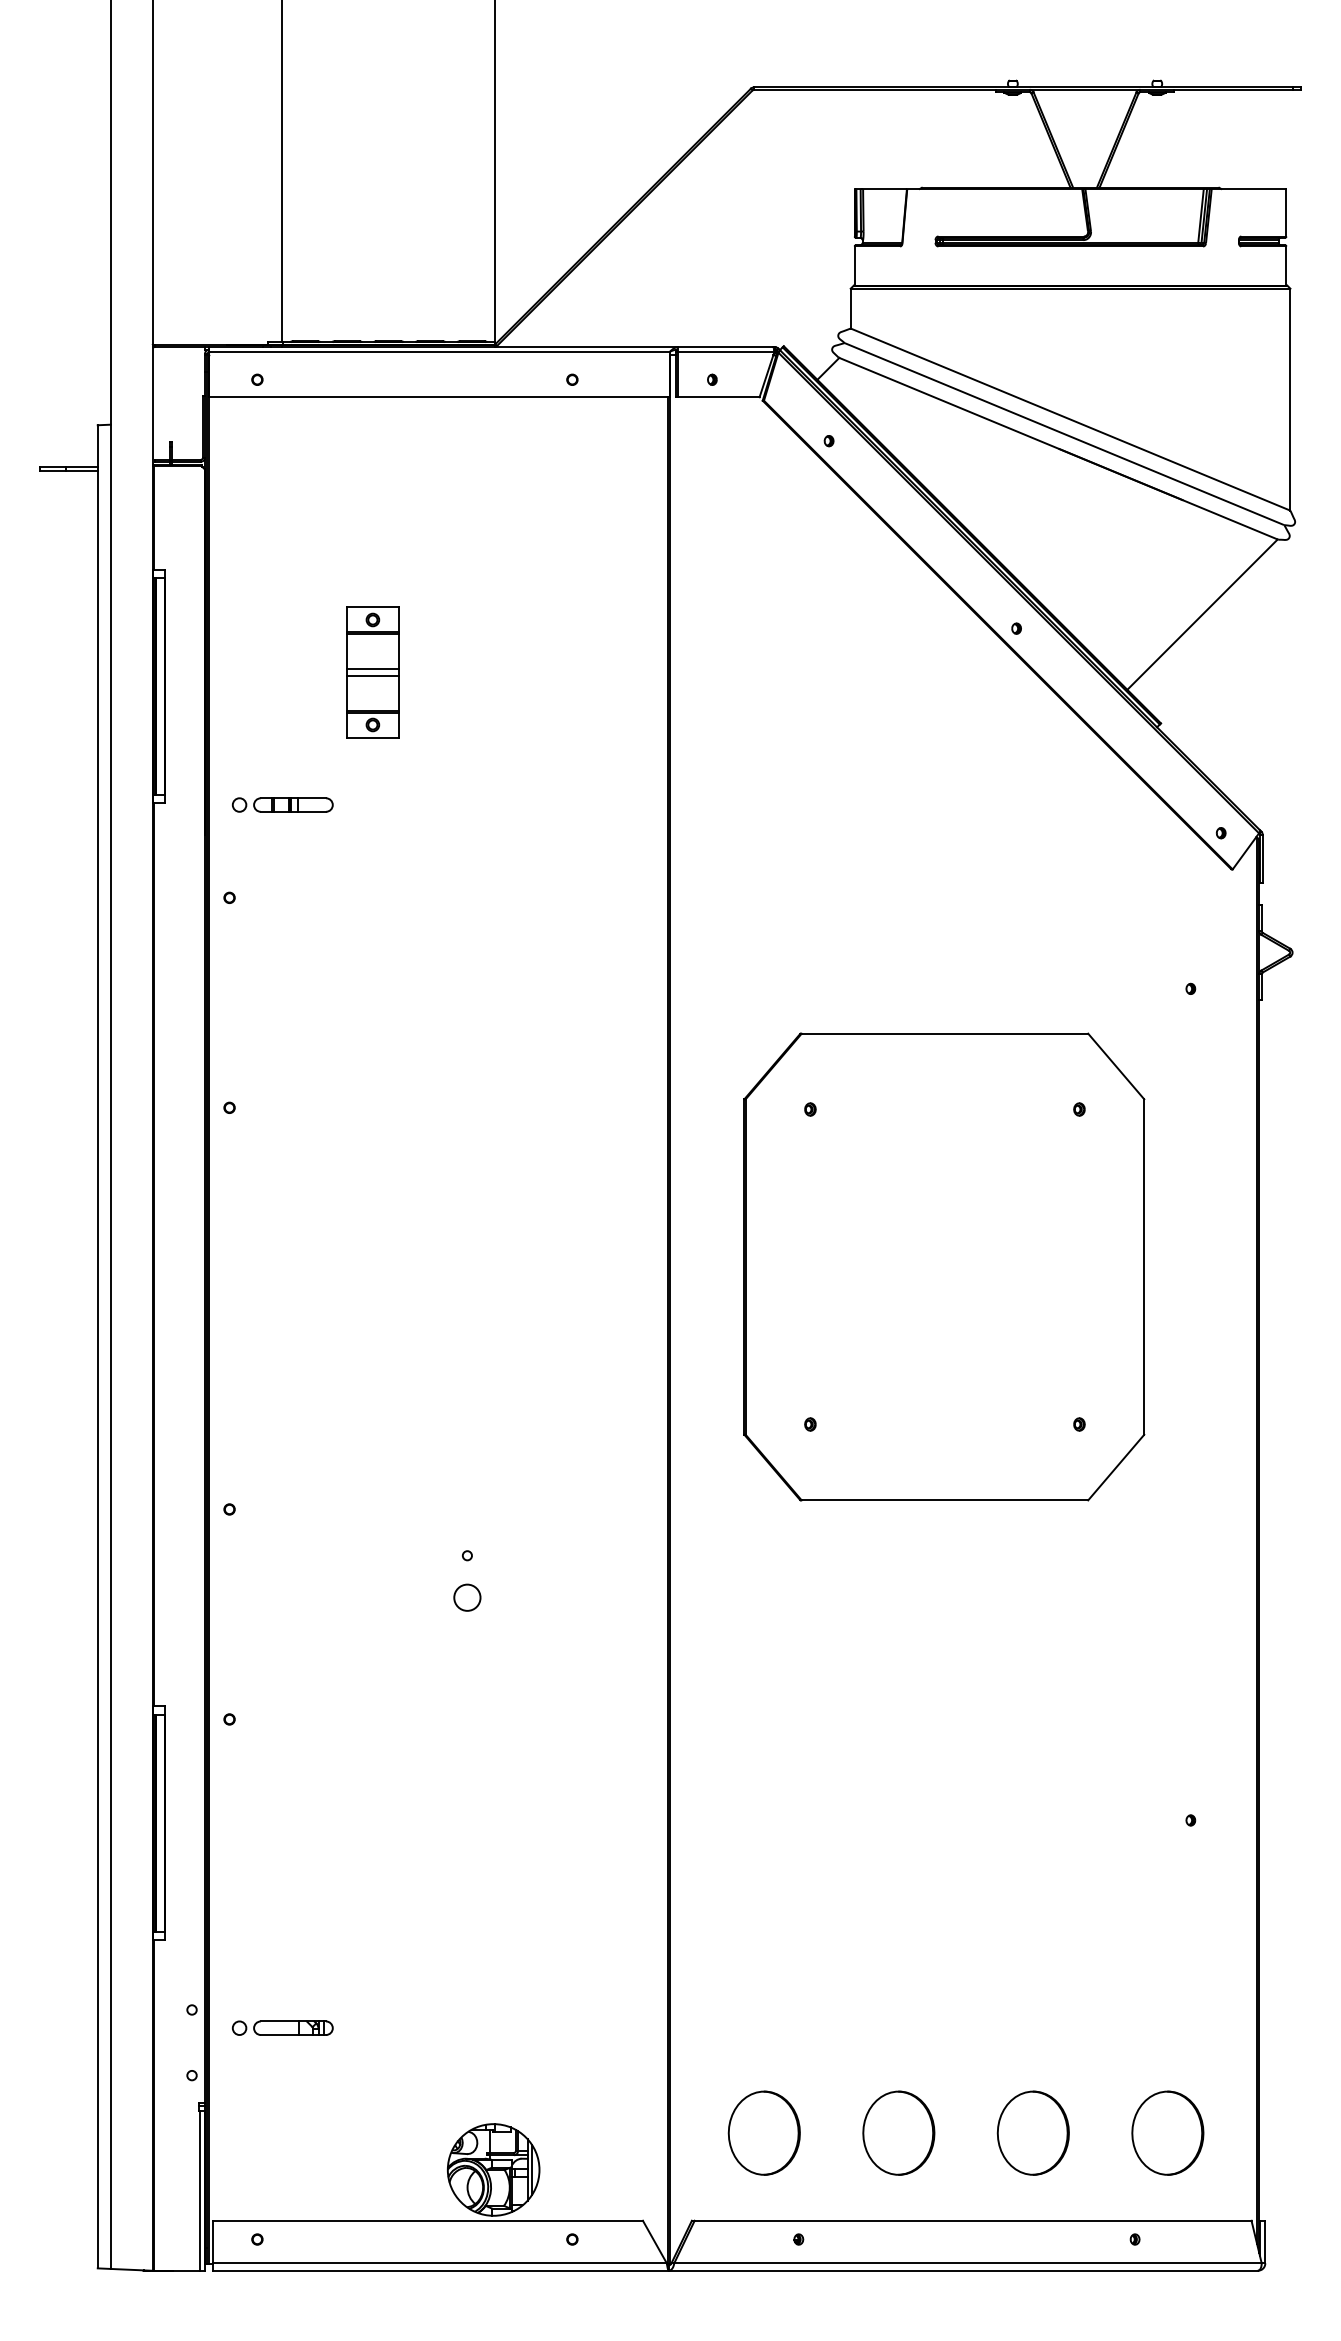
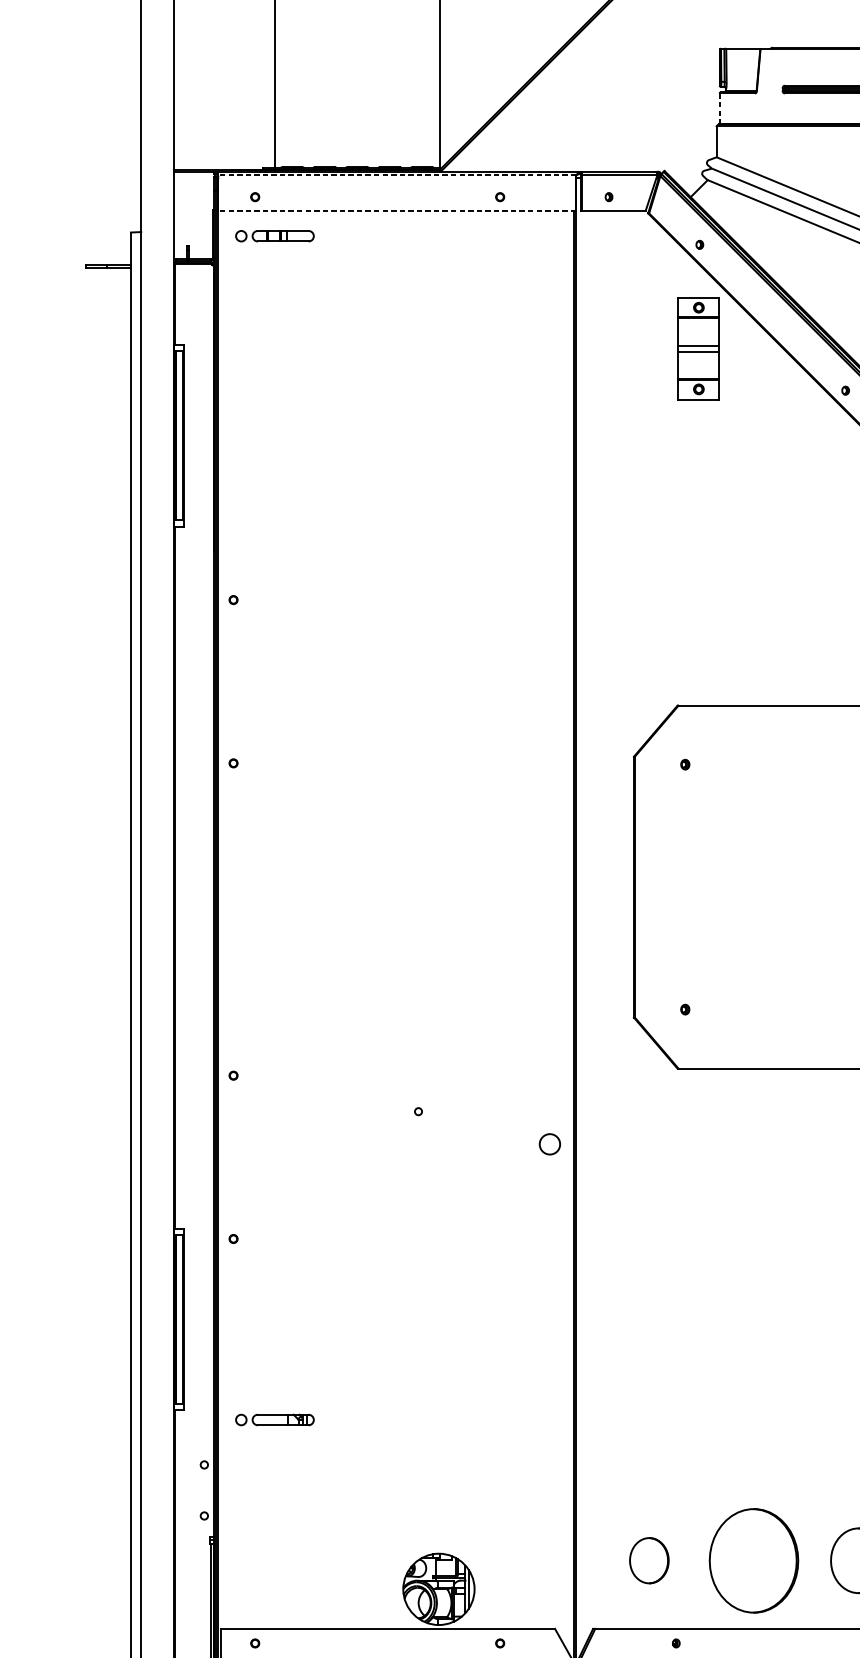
line: (854, 266) -> (719, 109), solid -> dashed
line: (439, 351) -> (396, 175), solid -> dashed
line: (439, 397) -> (396, 210), solid -> dashed
part: (372, 672) -> (698, 348), moved
part: (282, 804) -> (274, 235), moved
circle: (467, 1597) -> (550, 1144), moved
part: (282, 2027) -> (274, 1419), moved
part: (763, 2132) -> (648, 1560), size x0.7
part: (898, 2132) -> (753, 1560), size x1.6

